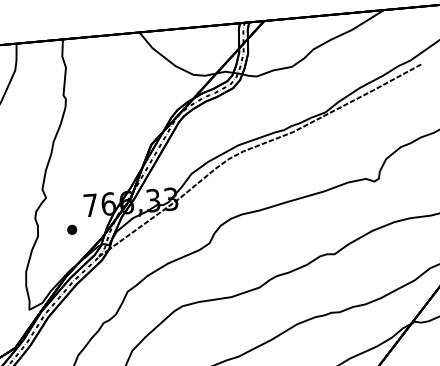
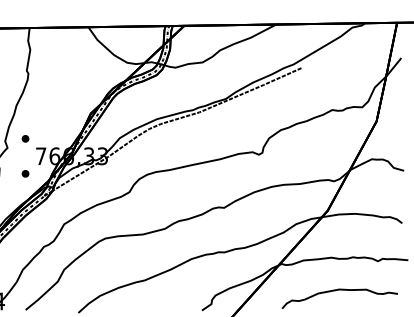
part: (68, 183) -> (25, 138), added

